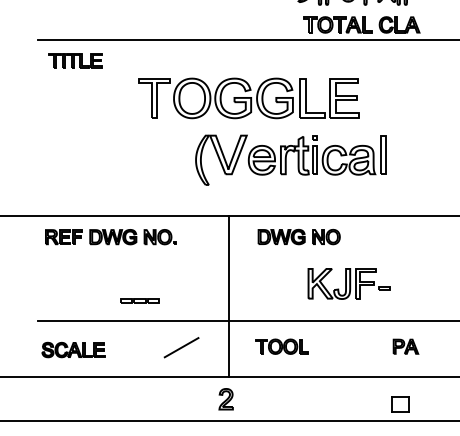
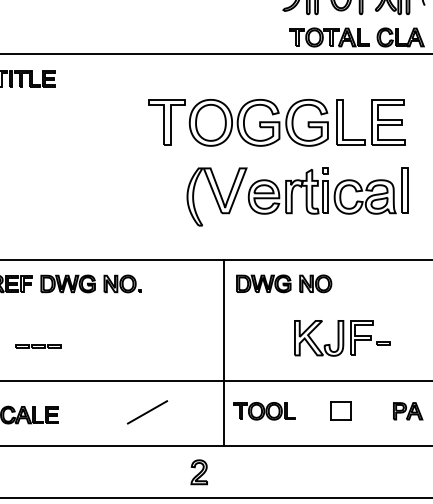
part: (248, 98) -> (276, 122), moved
part: (290, 159) -> (297, 196), moved
line: (229, 296) -> (224, 352), moved
part: (139, 300) -> (38, 345), moved
part: (400, 404) -> (341, 410), moved

